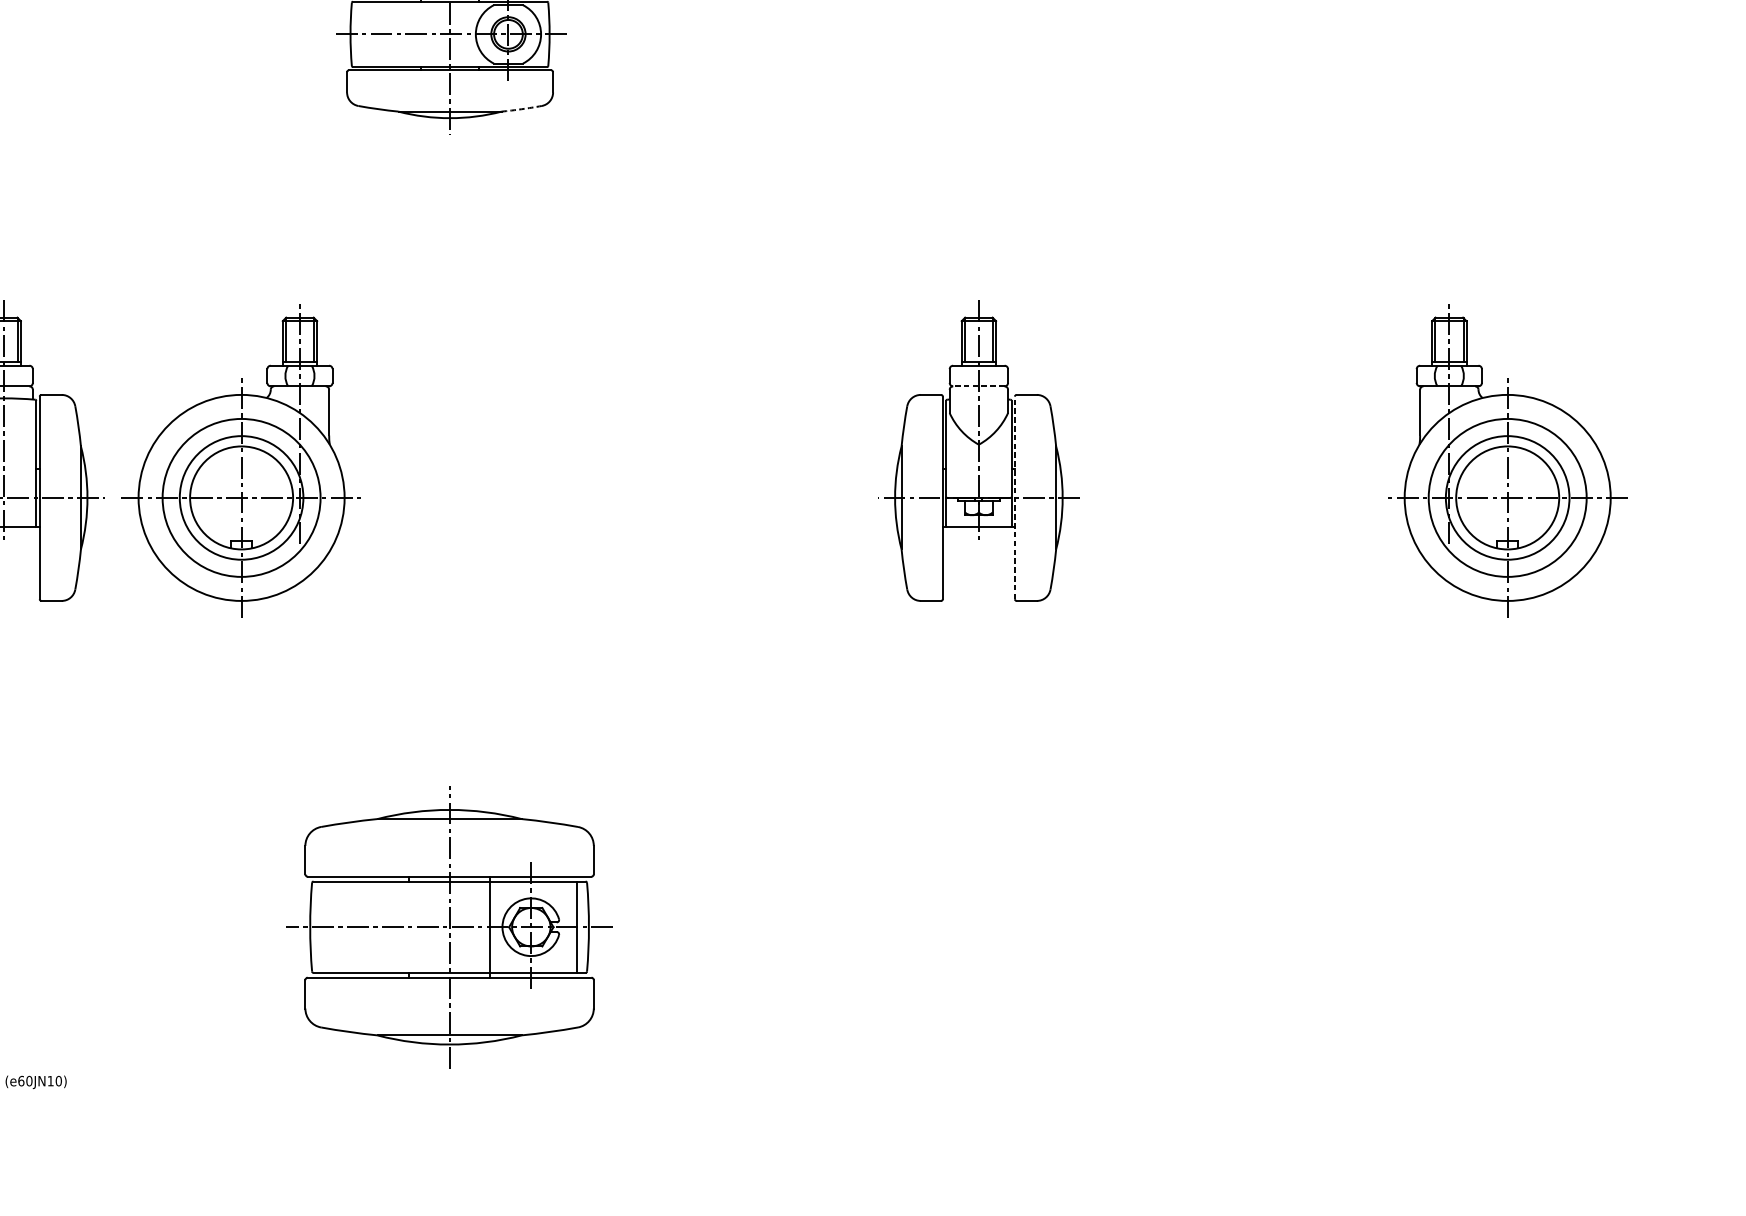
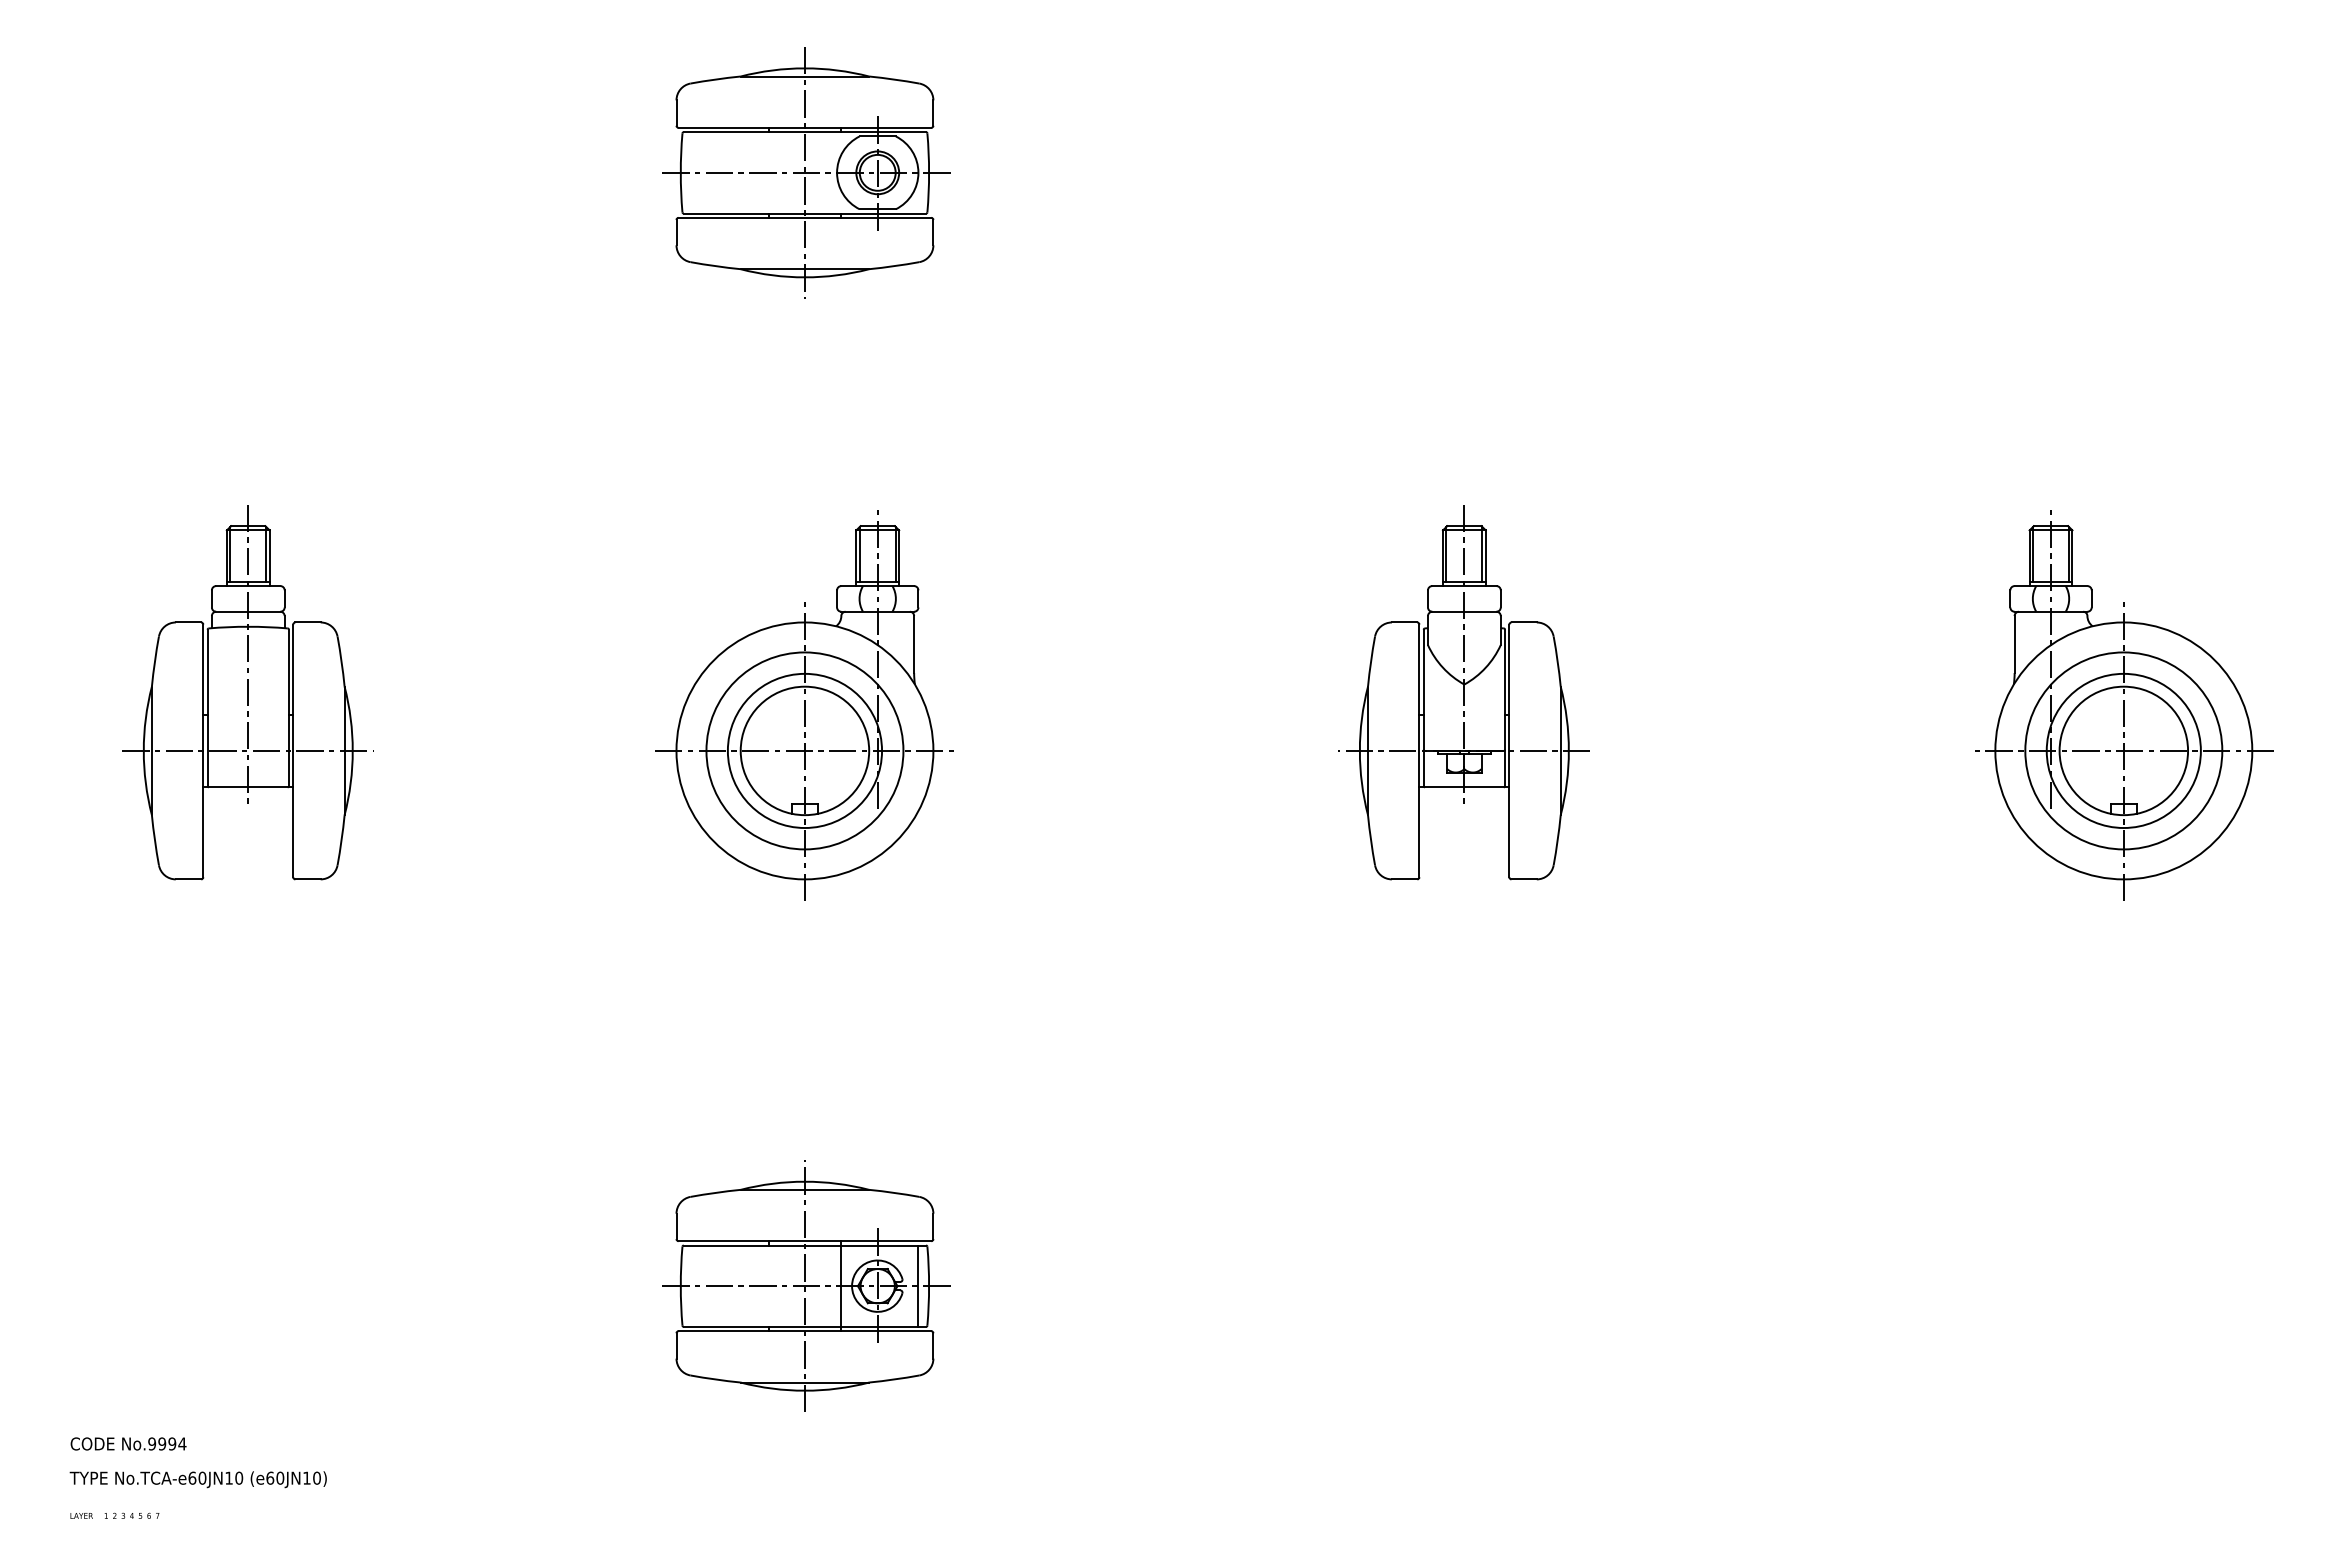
arc: (521, 109) -> (894, 266), dashed -> solid
line: (978, 386) -> (1463, 611), dashed -> solid
part: (241, 461) -> (804, 705), moved
line: (1015, 497) -> (1509, 750), dashed -> solid
part: (451, 926) -> (806, 1285), size x0.71

